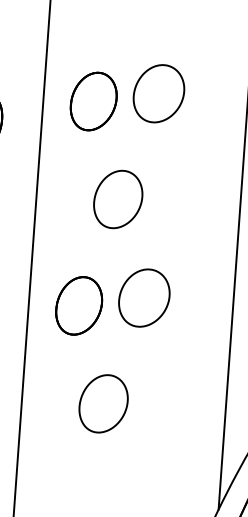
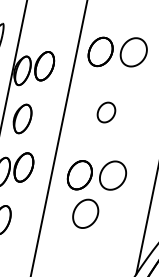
part: (126, 96) -> (117, 51), moved
part: (118, 199) -> (106, 112), size x0.7
part: (111, 302) -> (96, 175), moved

